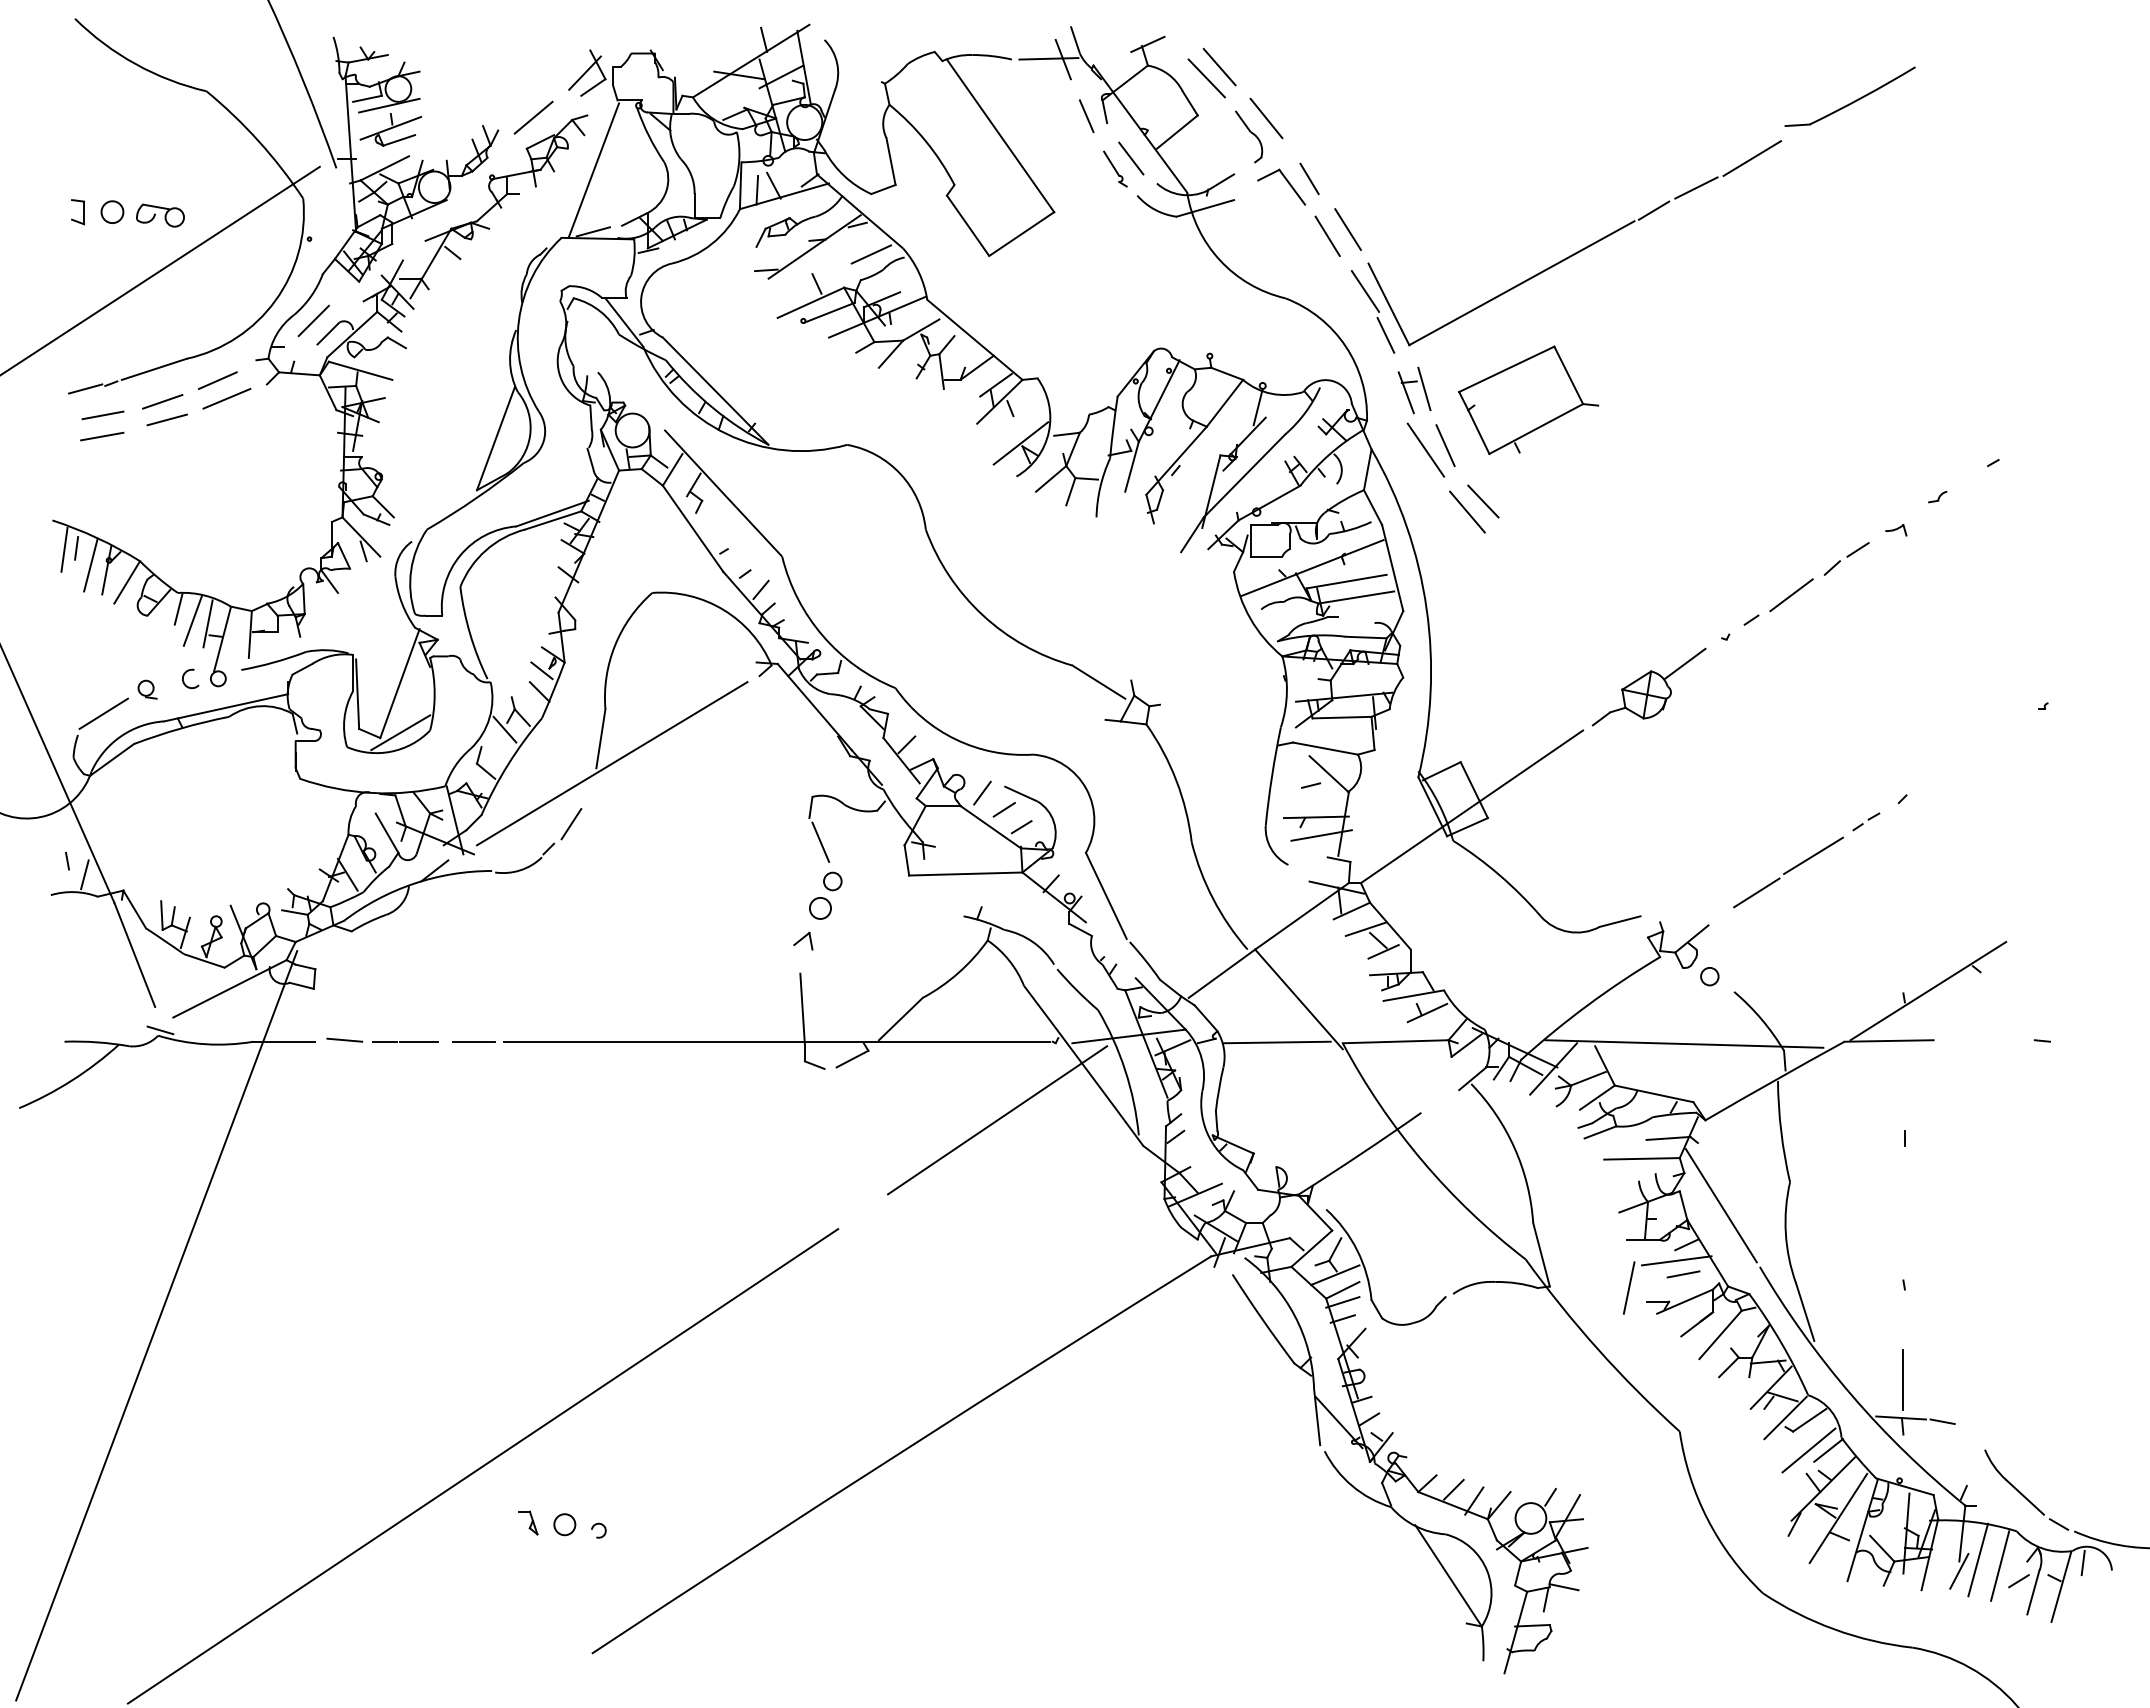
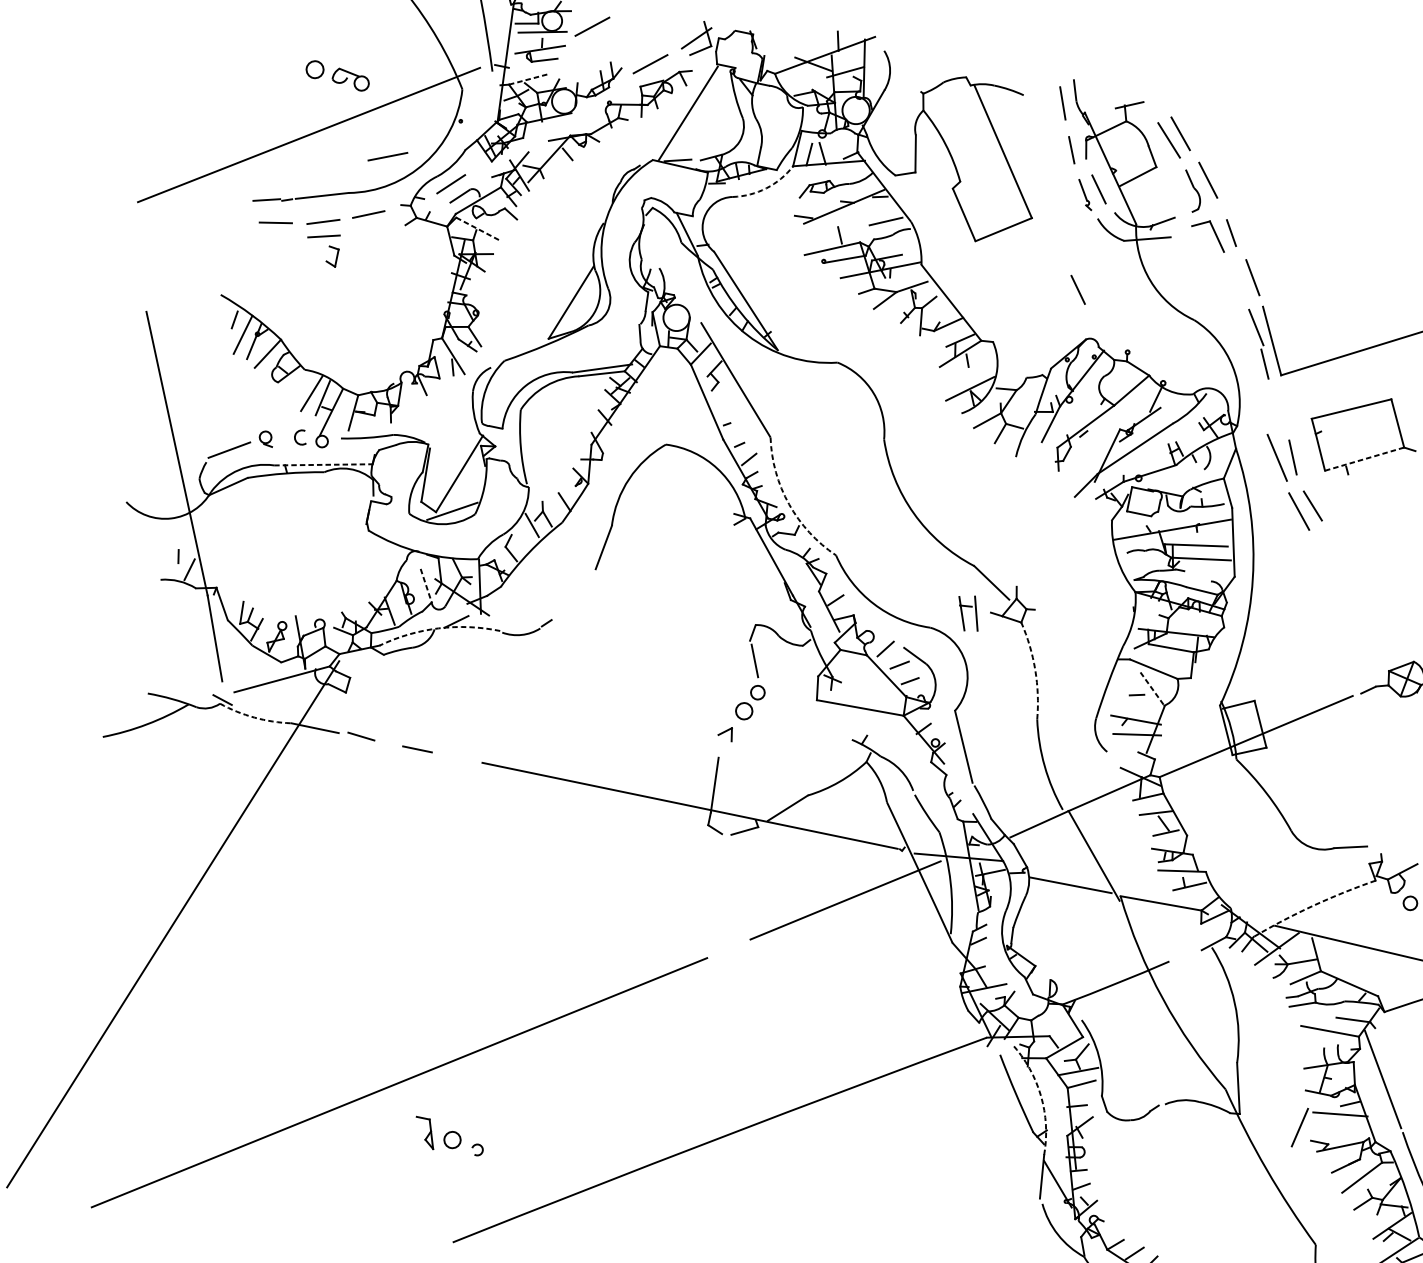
line: (1048, 58) -> (1051, 100), removed
line: (450, 85) -> (592, 26), added
line: (385, 168) -> (529, 79), solid -> dashed
part: (78, 212) -> (332, 256), moved
line: (1327, 235) -> (1236, 278), removed
arc: (711, 243) -> (766, 187), solid -> dashed
line: (1131, 290) -> (1078, 289), added
line: (361, 370) -> (479, 229), solid -> dashed
part: (1407, 392) -> (962, 613), moved
line: (226, 398) -> (387, 156), moved
line: (1536, 428) -> (1364, 458), solid -> dashed
line: (102, 436) -> (272, 238), removed
line: (64, 549) -> (225, 318), removed
line: (178, 609) -> (302, 382), removed
arc: (823, 636) -> (789, 504), solid -> dashed
line: (541, 670) -> (569, 486), removed
line: (226, 707) -> (323, 464), solid -> dashed
line: (612, 763) -> (608, 568), removed
line: (1329, 774) -> (1152, 689), solid -> dashed
arc: (1176, 780) -> (1035, 669), solid -> dashed
line: (571, 824) -> (567, 608), removed
line: (387, 833) -> (426, 585), solid -> dashed
arc: (413, 883) -> (438, 628), solid -> dashed
arc: (1588, 1005) -> (1313, 906), solid -> dashed
line: (384, 1041) -> (391, 743), removed
line: (473, 1041) -> (459, 757), removed
arc: (205, 1044) -> (254, 717), solid -> dashed
line: (1683, 1274) -> (1343, 1125), removed
line: (1342, 1302) -> (1079, 1093), removed
arc: (1294, 1315) -> (1040, 1095), solid -> dashed
part: (528, 1522) -> (425, 1132), size x1.6

